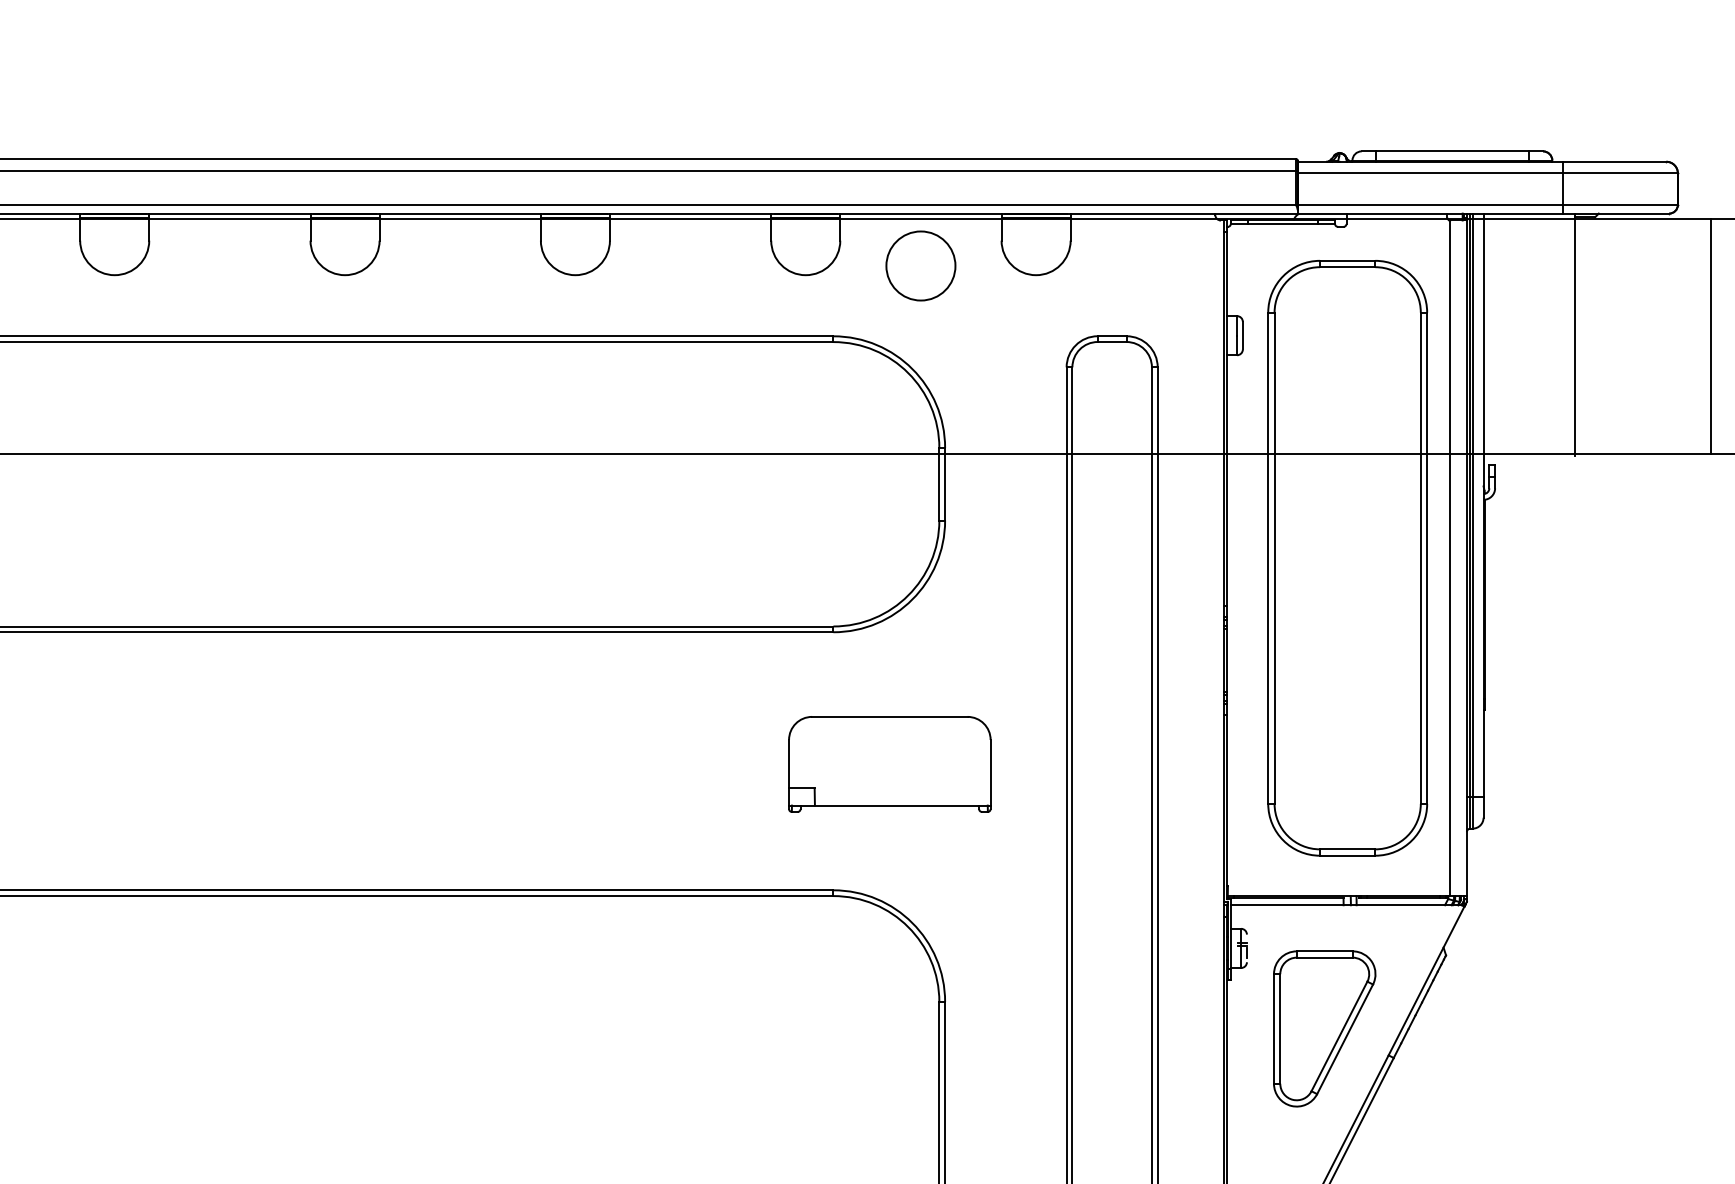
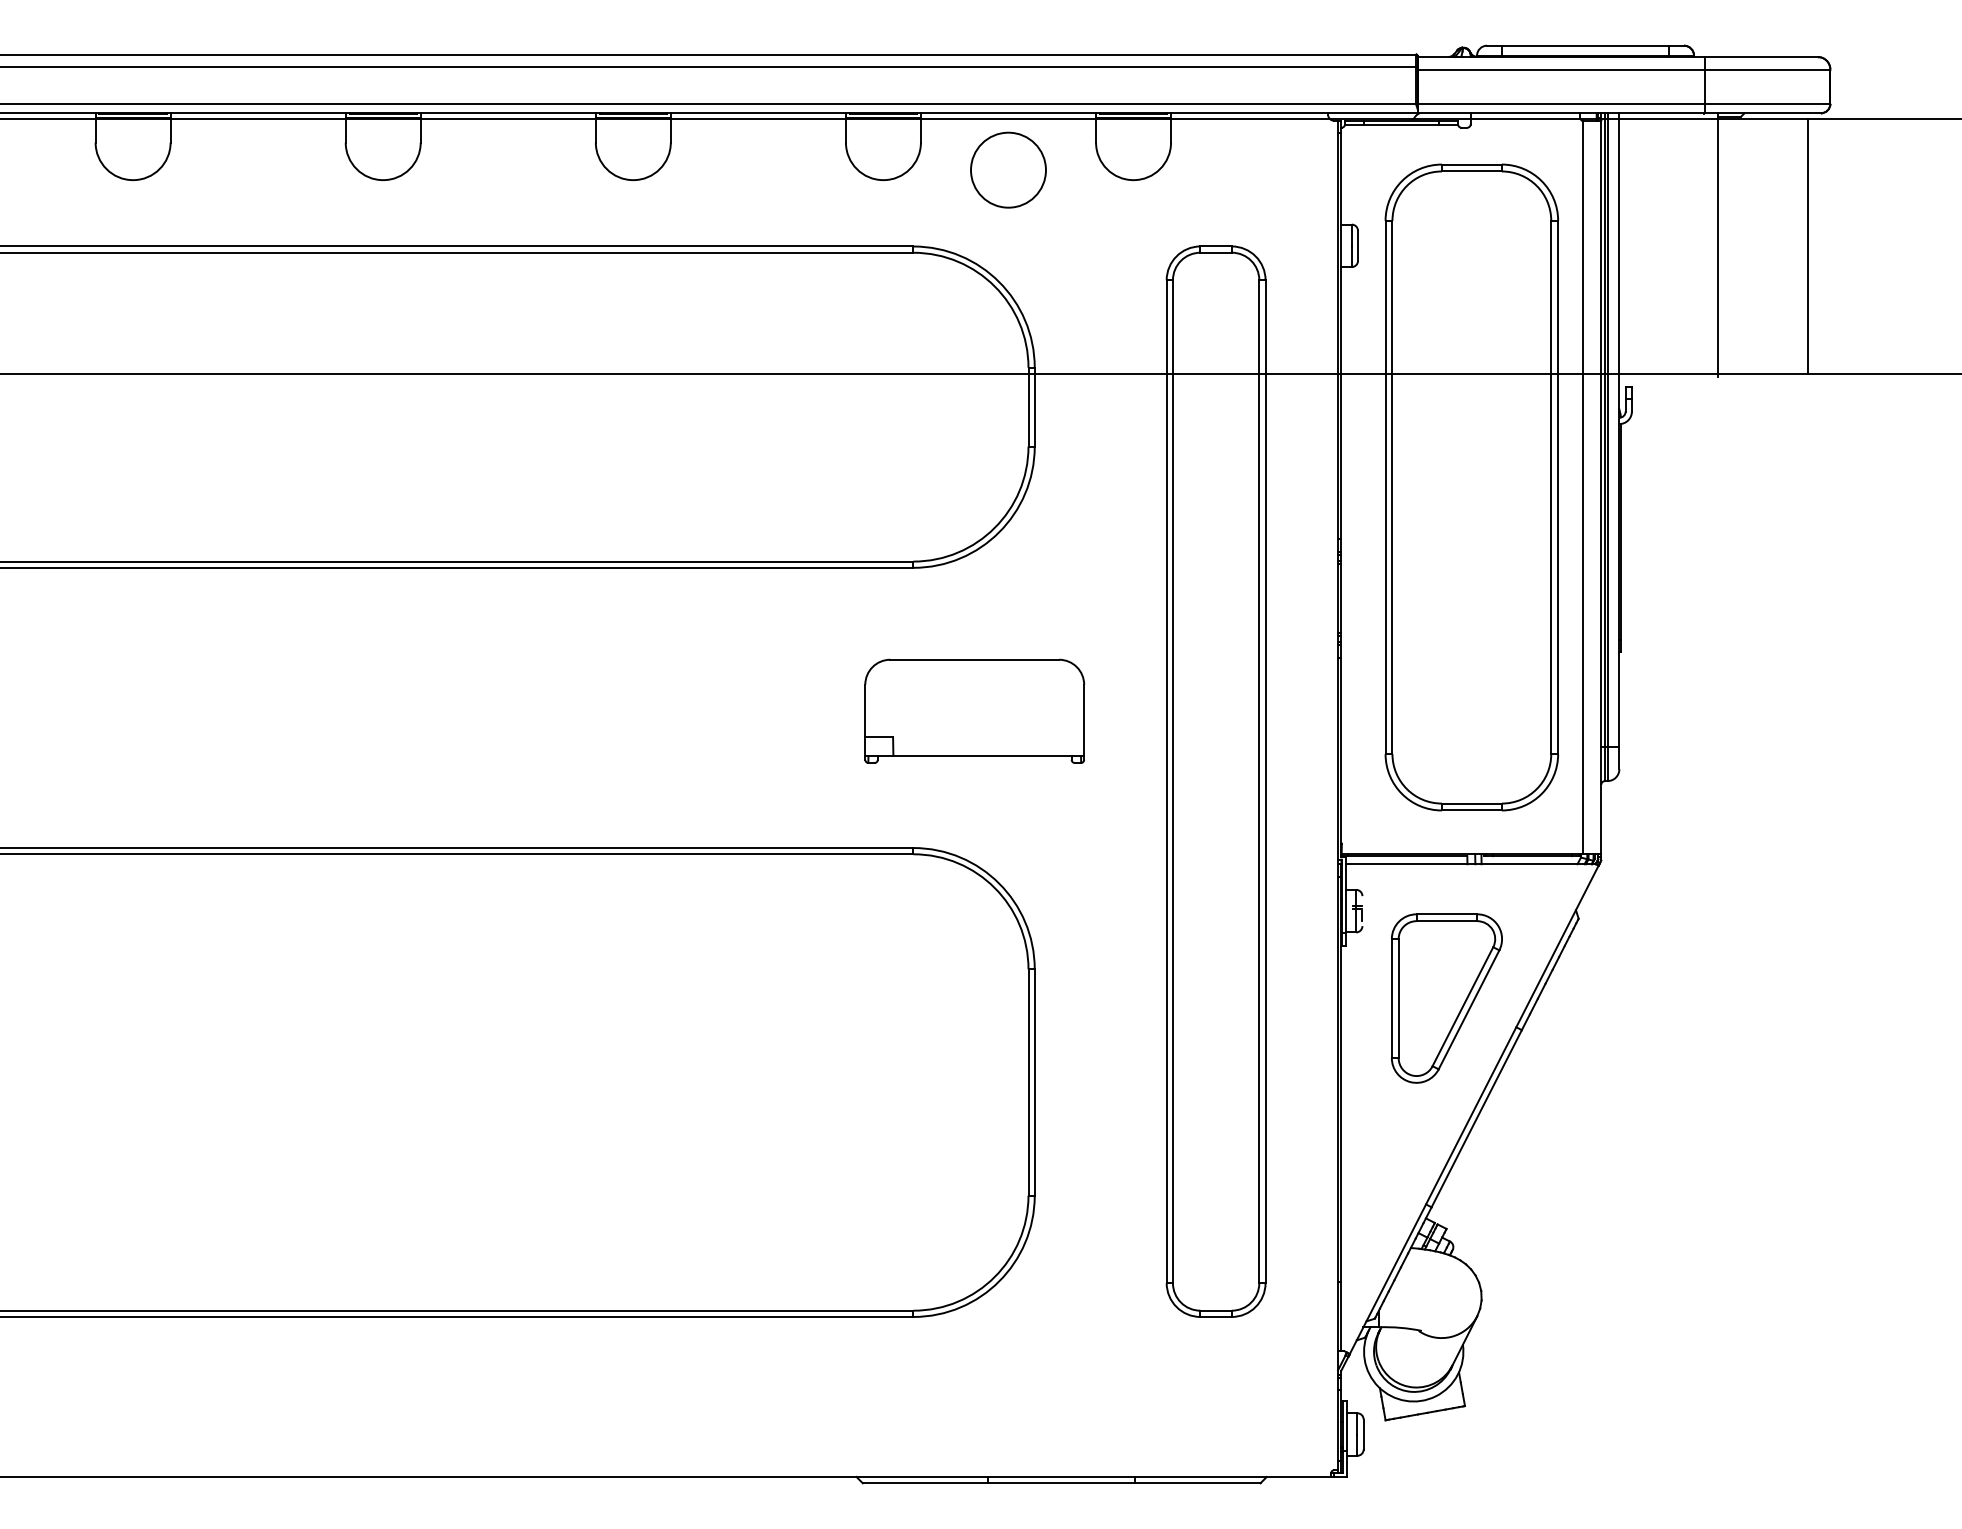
line: (1710, 336) -> (1807, 246), moved

